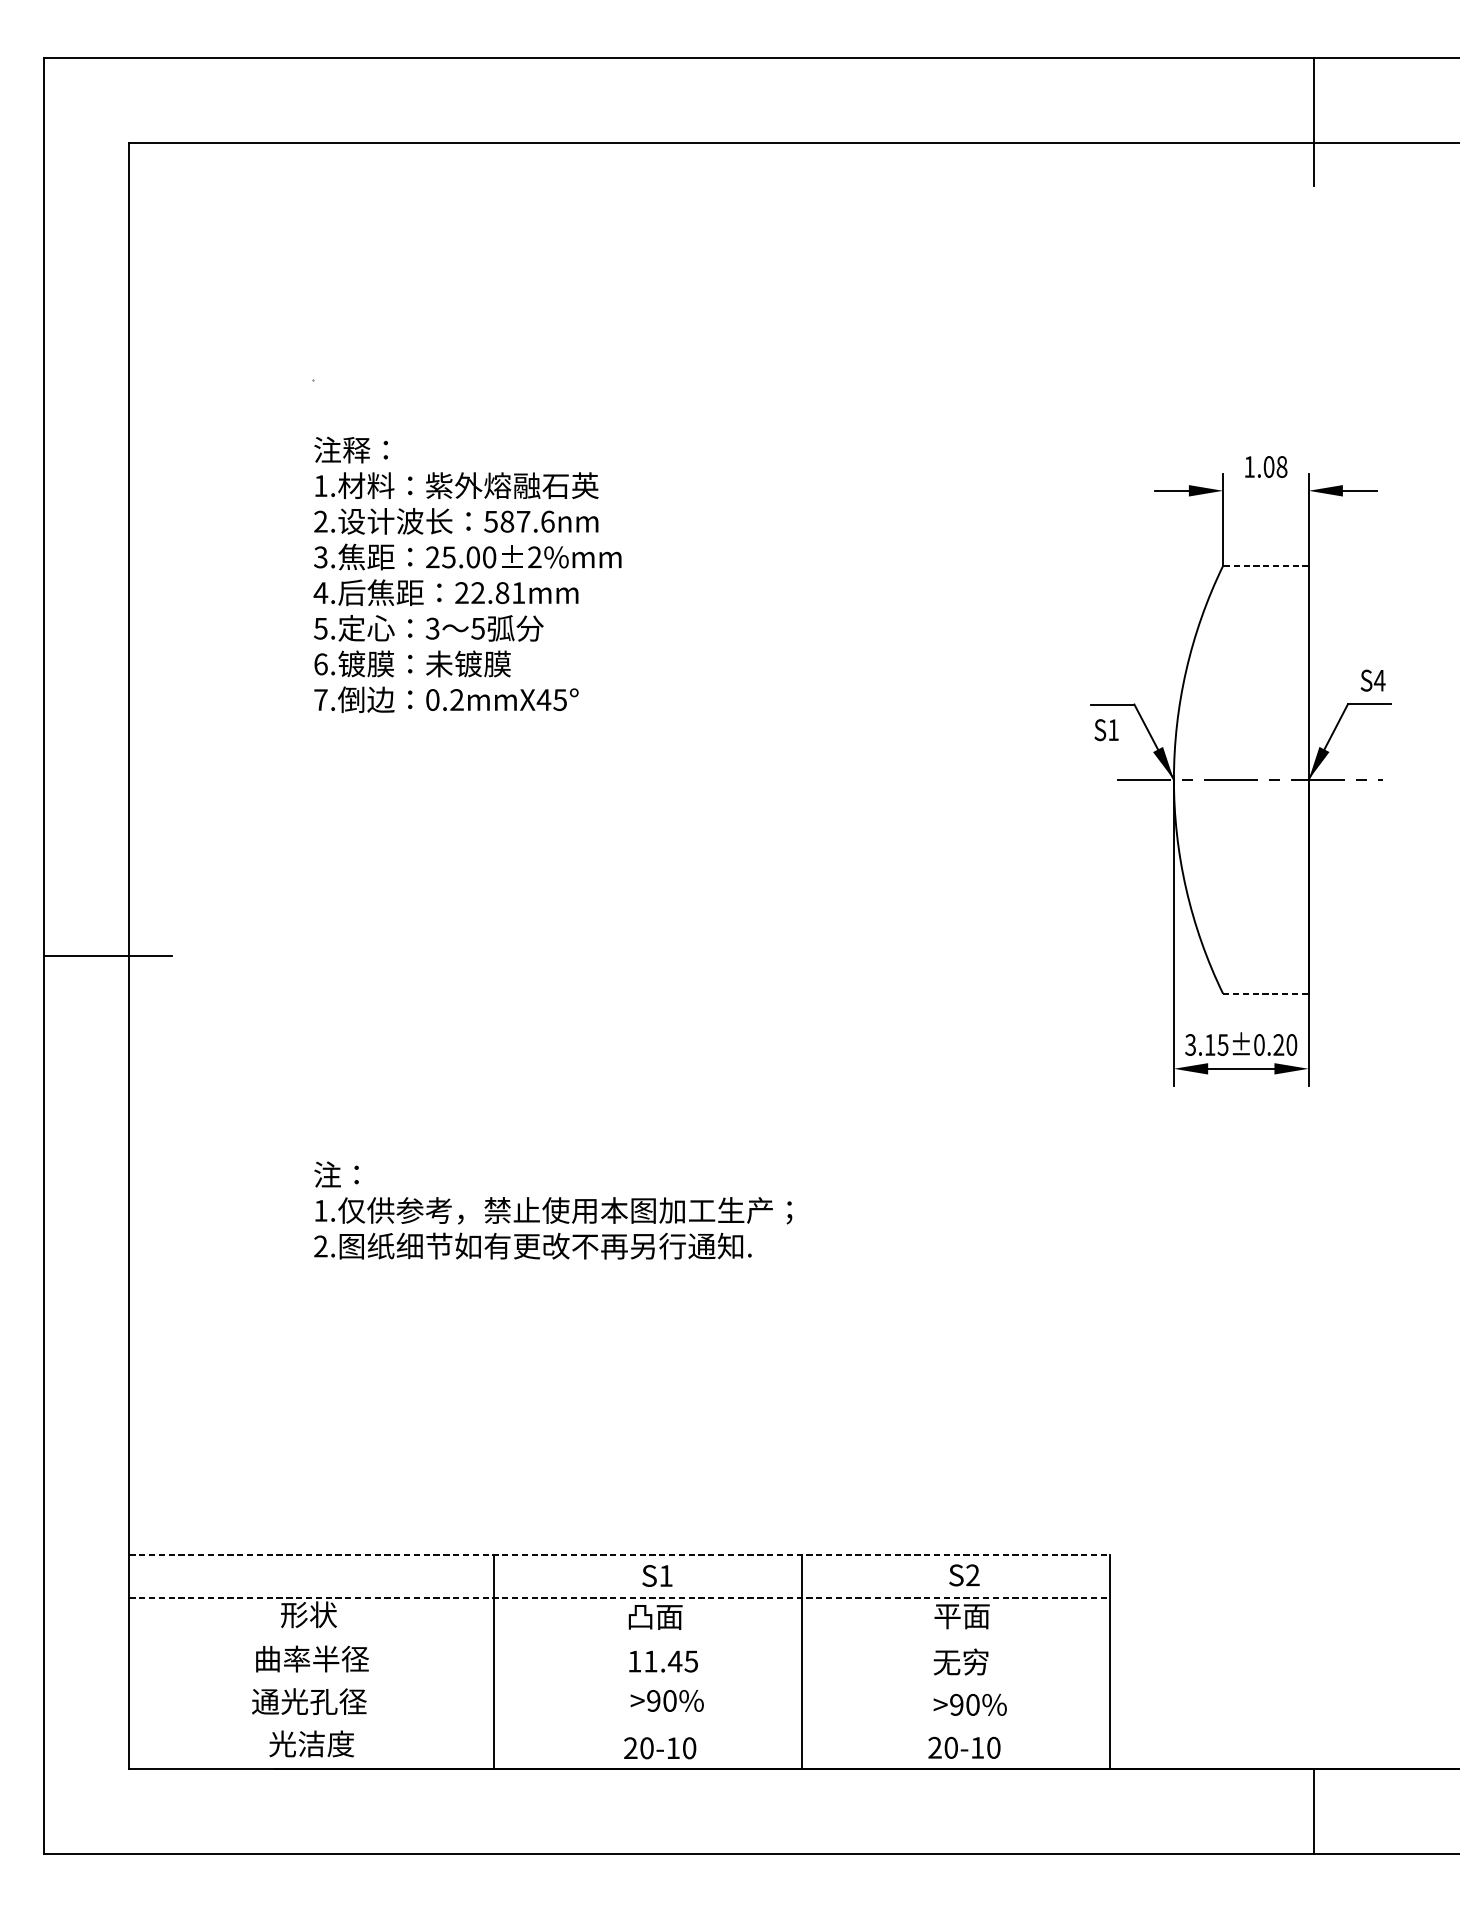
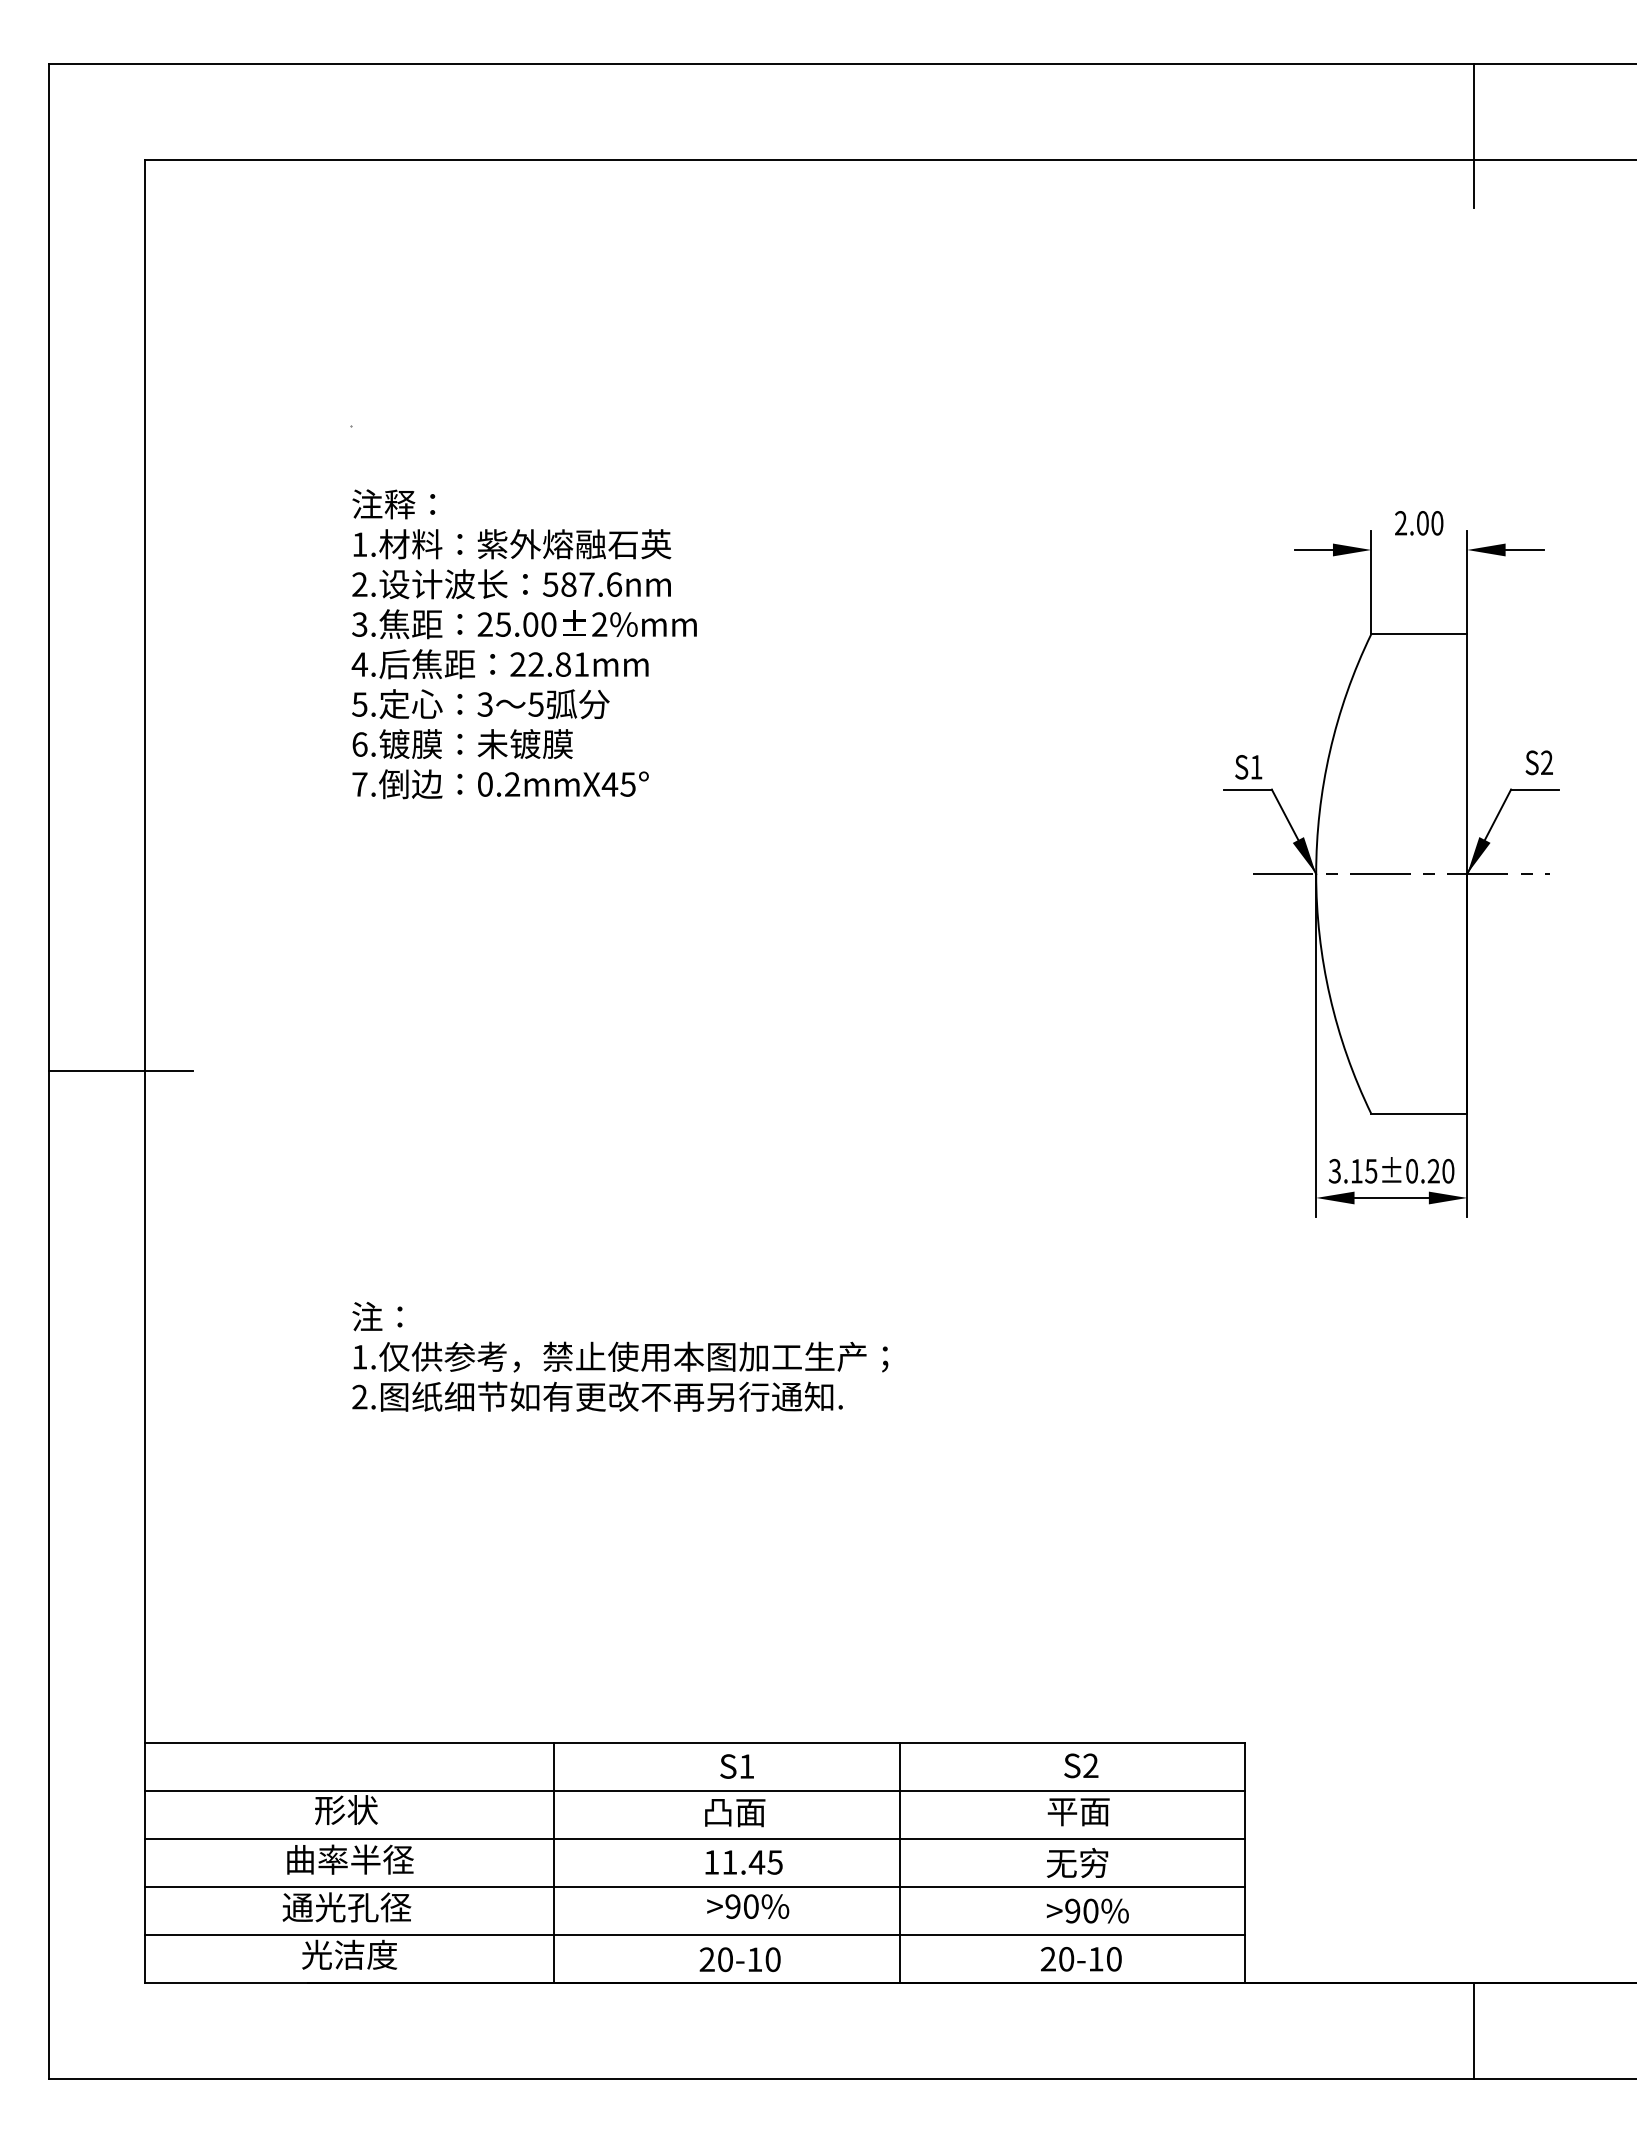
text: (1266, 467) -> (1419, 523), 1.08 -> 2.00
line: (1266, 566) -> (1419, 634), dashed -> solid
text: (1379, 680) -> (1546, 762), S4 -> S2
text: (1106, 730) -> (1248, 767), moved
line: (1266, 993) -> (1419, 1113), dashed -> solid
line: (619, 1554) -> (694, 1742), dashed -> solid
line: (619, 1597) -> (694, 1790), dashed -> solid
line: (619, 1640) -> (694, 1838), added
line: (619, 1682) -> (694, 1886), added
line: (619, 1725) -> (694, 1934), added

